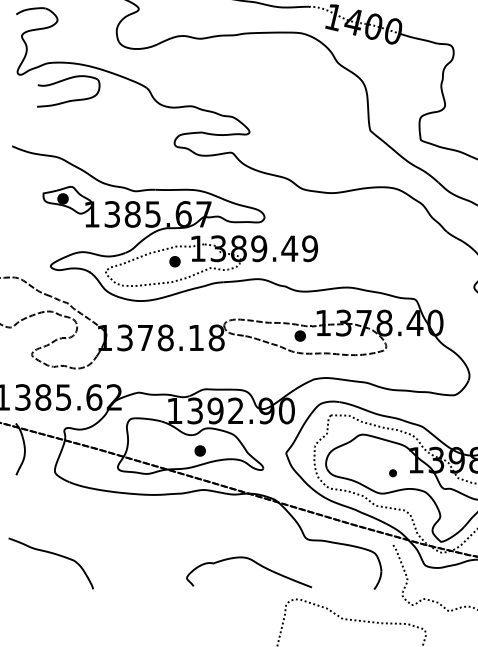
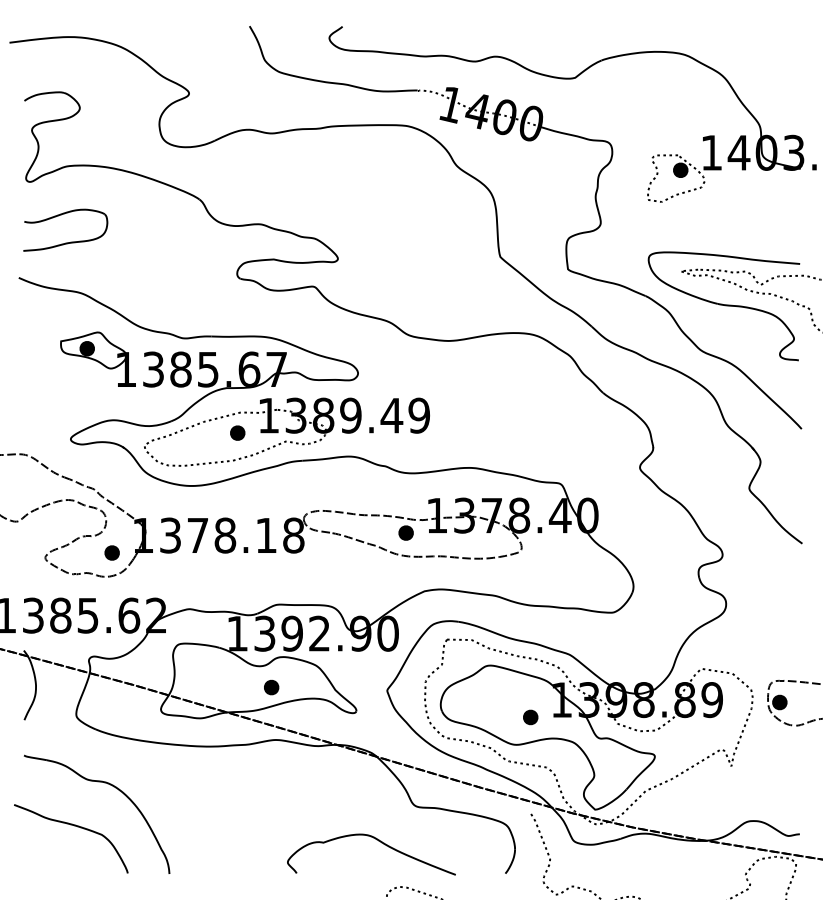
part: (72, 99) -> (70, 241), moved
part: (81, 350) -> (111, 552), added
part: (392, 473) -> (530, 717), size x1.43
part: (70, 521) -> (97, 782), added
curve: (254, 562) -> (378, 841), moved

